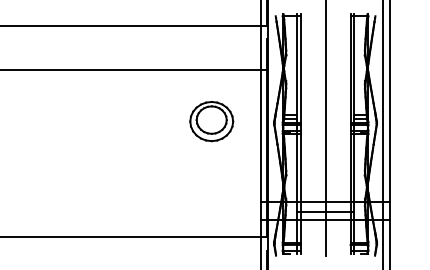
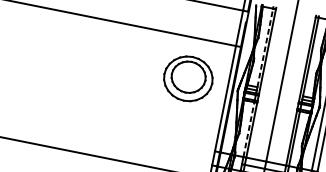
line: (296, 65) -> (264, 47), solid -> dashed
part: (211, 121) -> (188, 78), size x1.4
line: (296, 167) -> (248, 129), solid -> dashed

